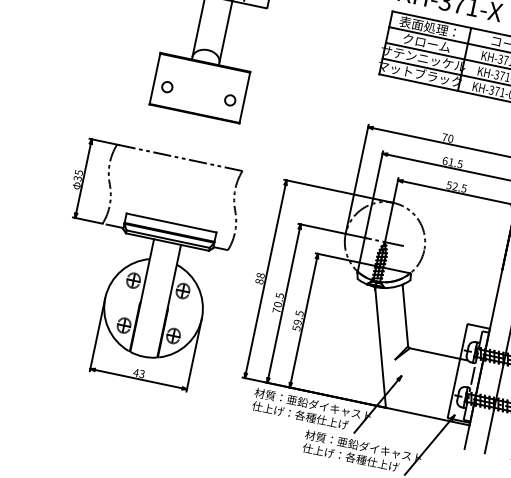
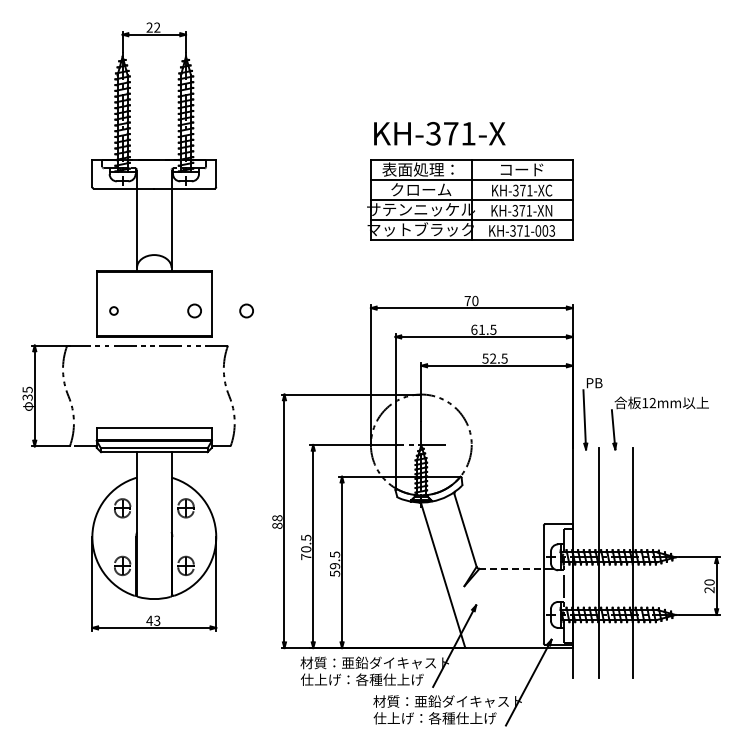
circle: (167, 86) -> (113, 310), size x0.6
circle: (270, 108) -> (246, 310), added
part: (141, 265) -> (128, 487), moved
line: (435, 353) -> (512, 568), solid -> dashed

